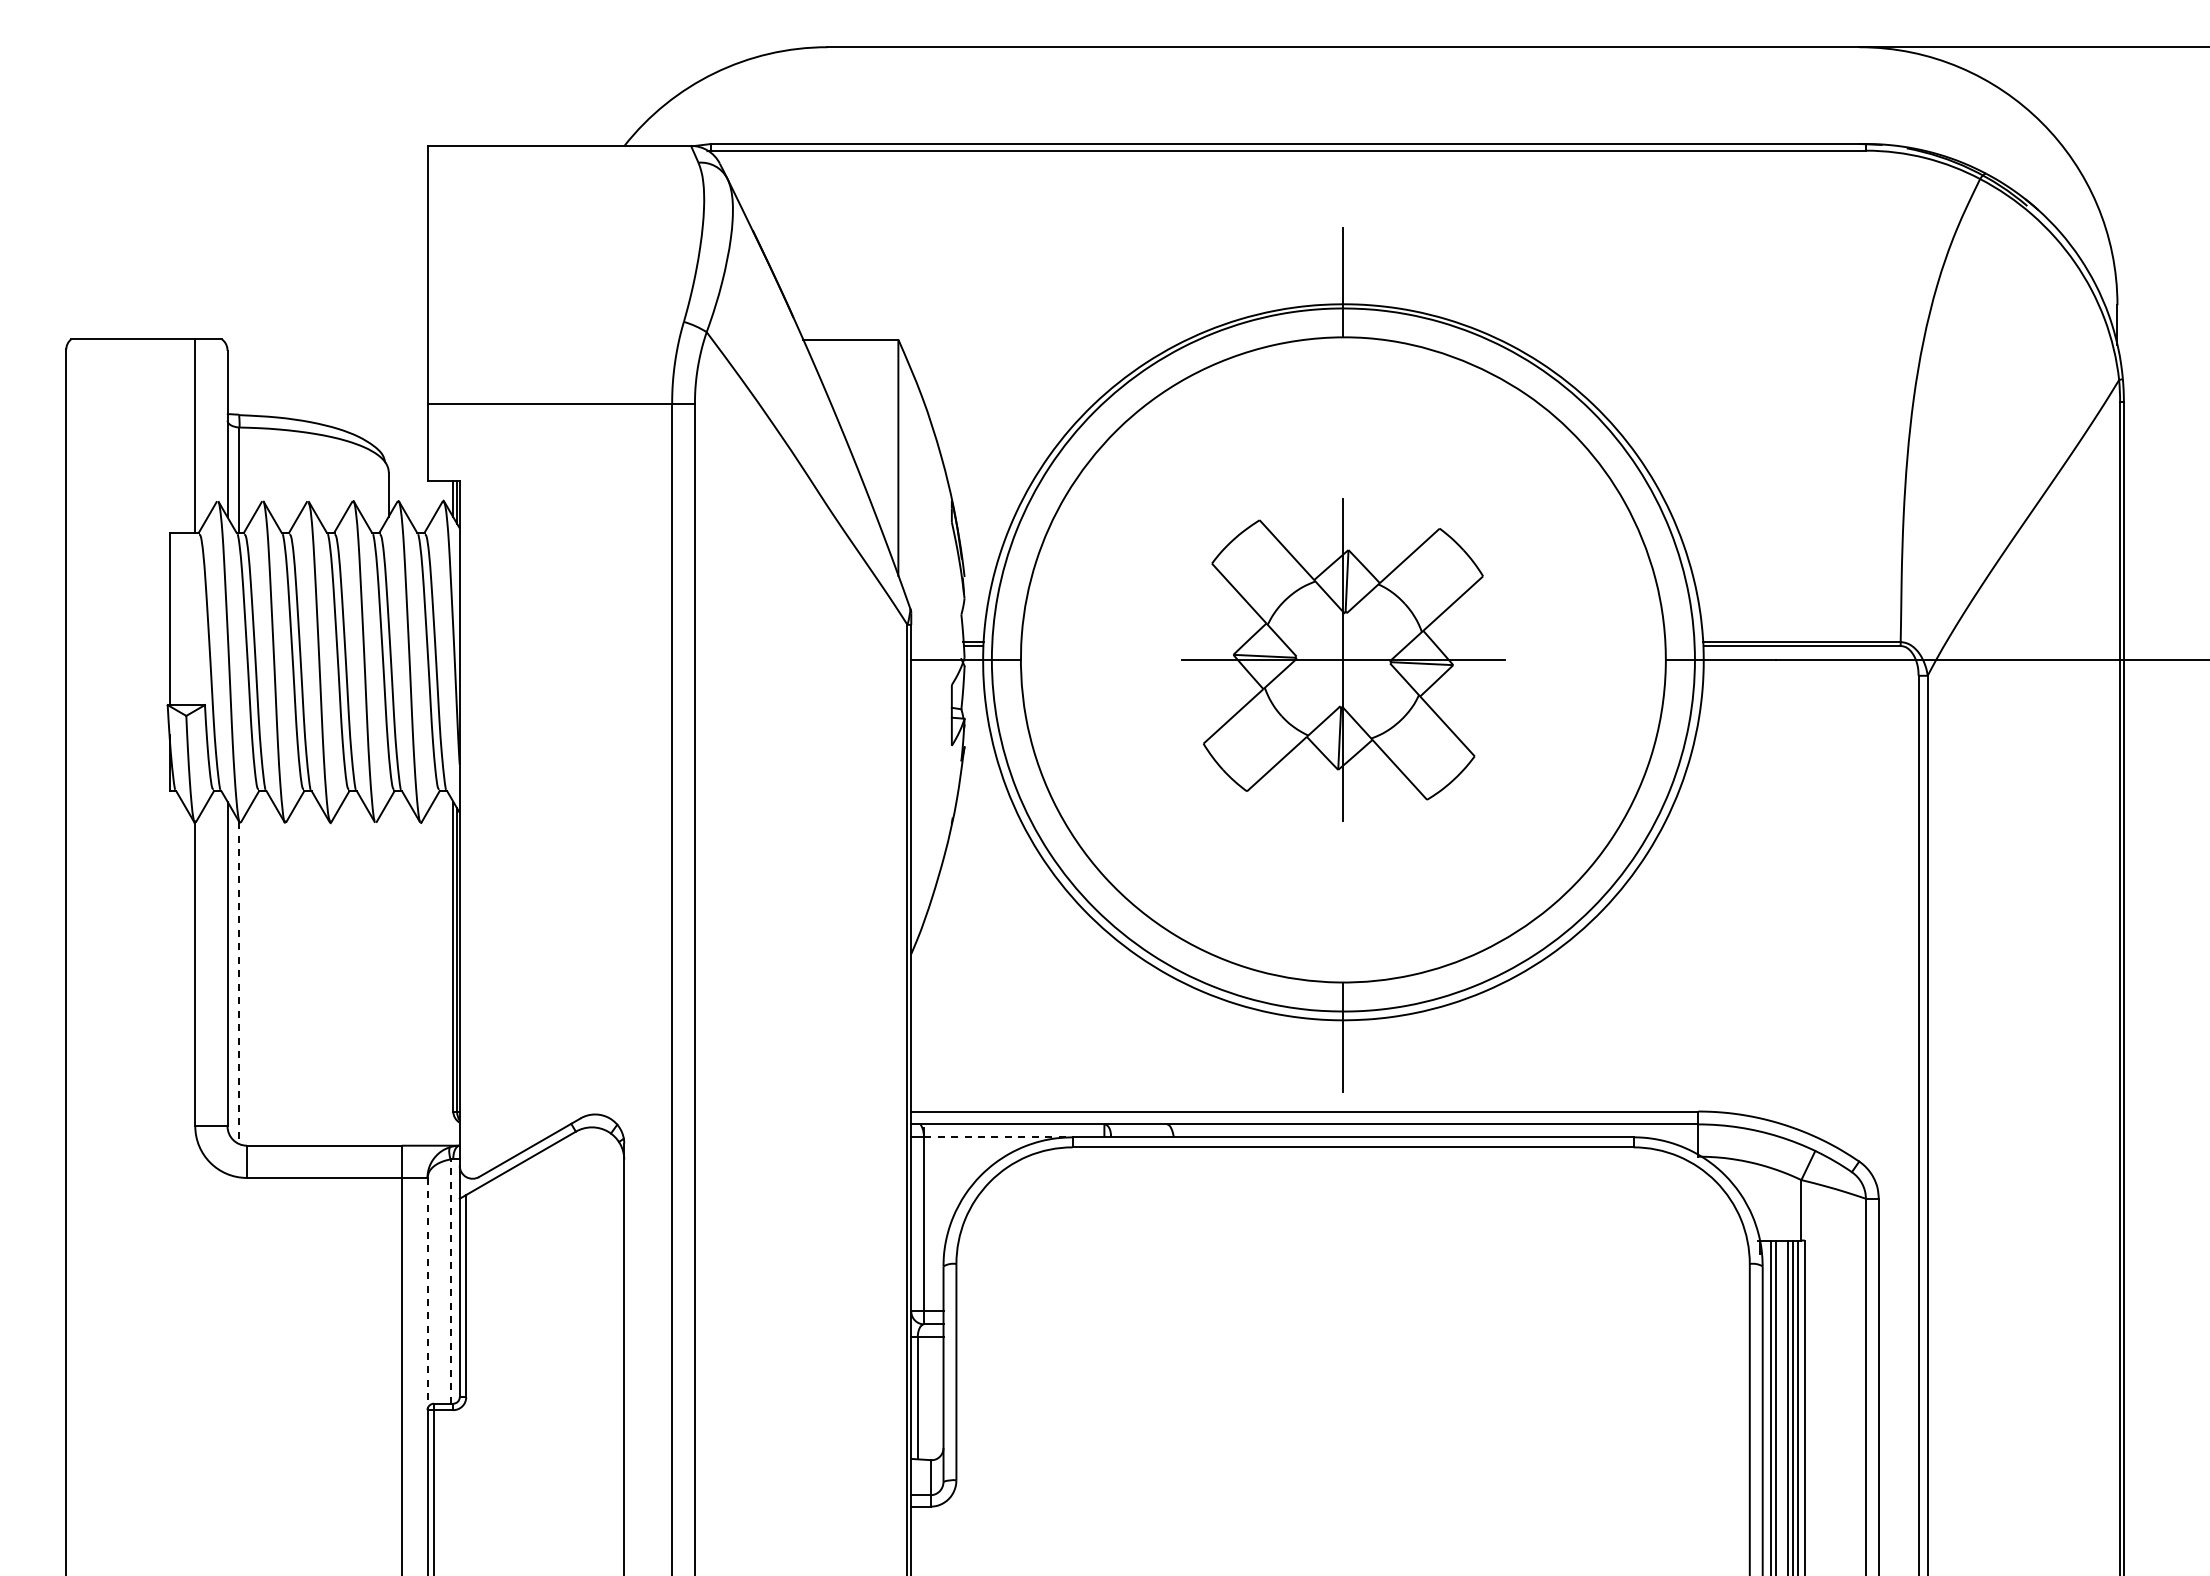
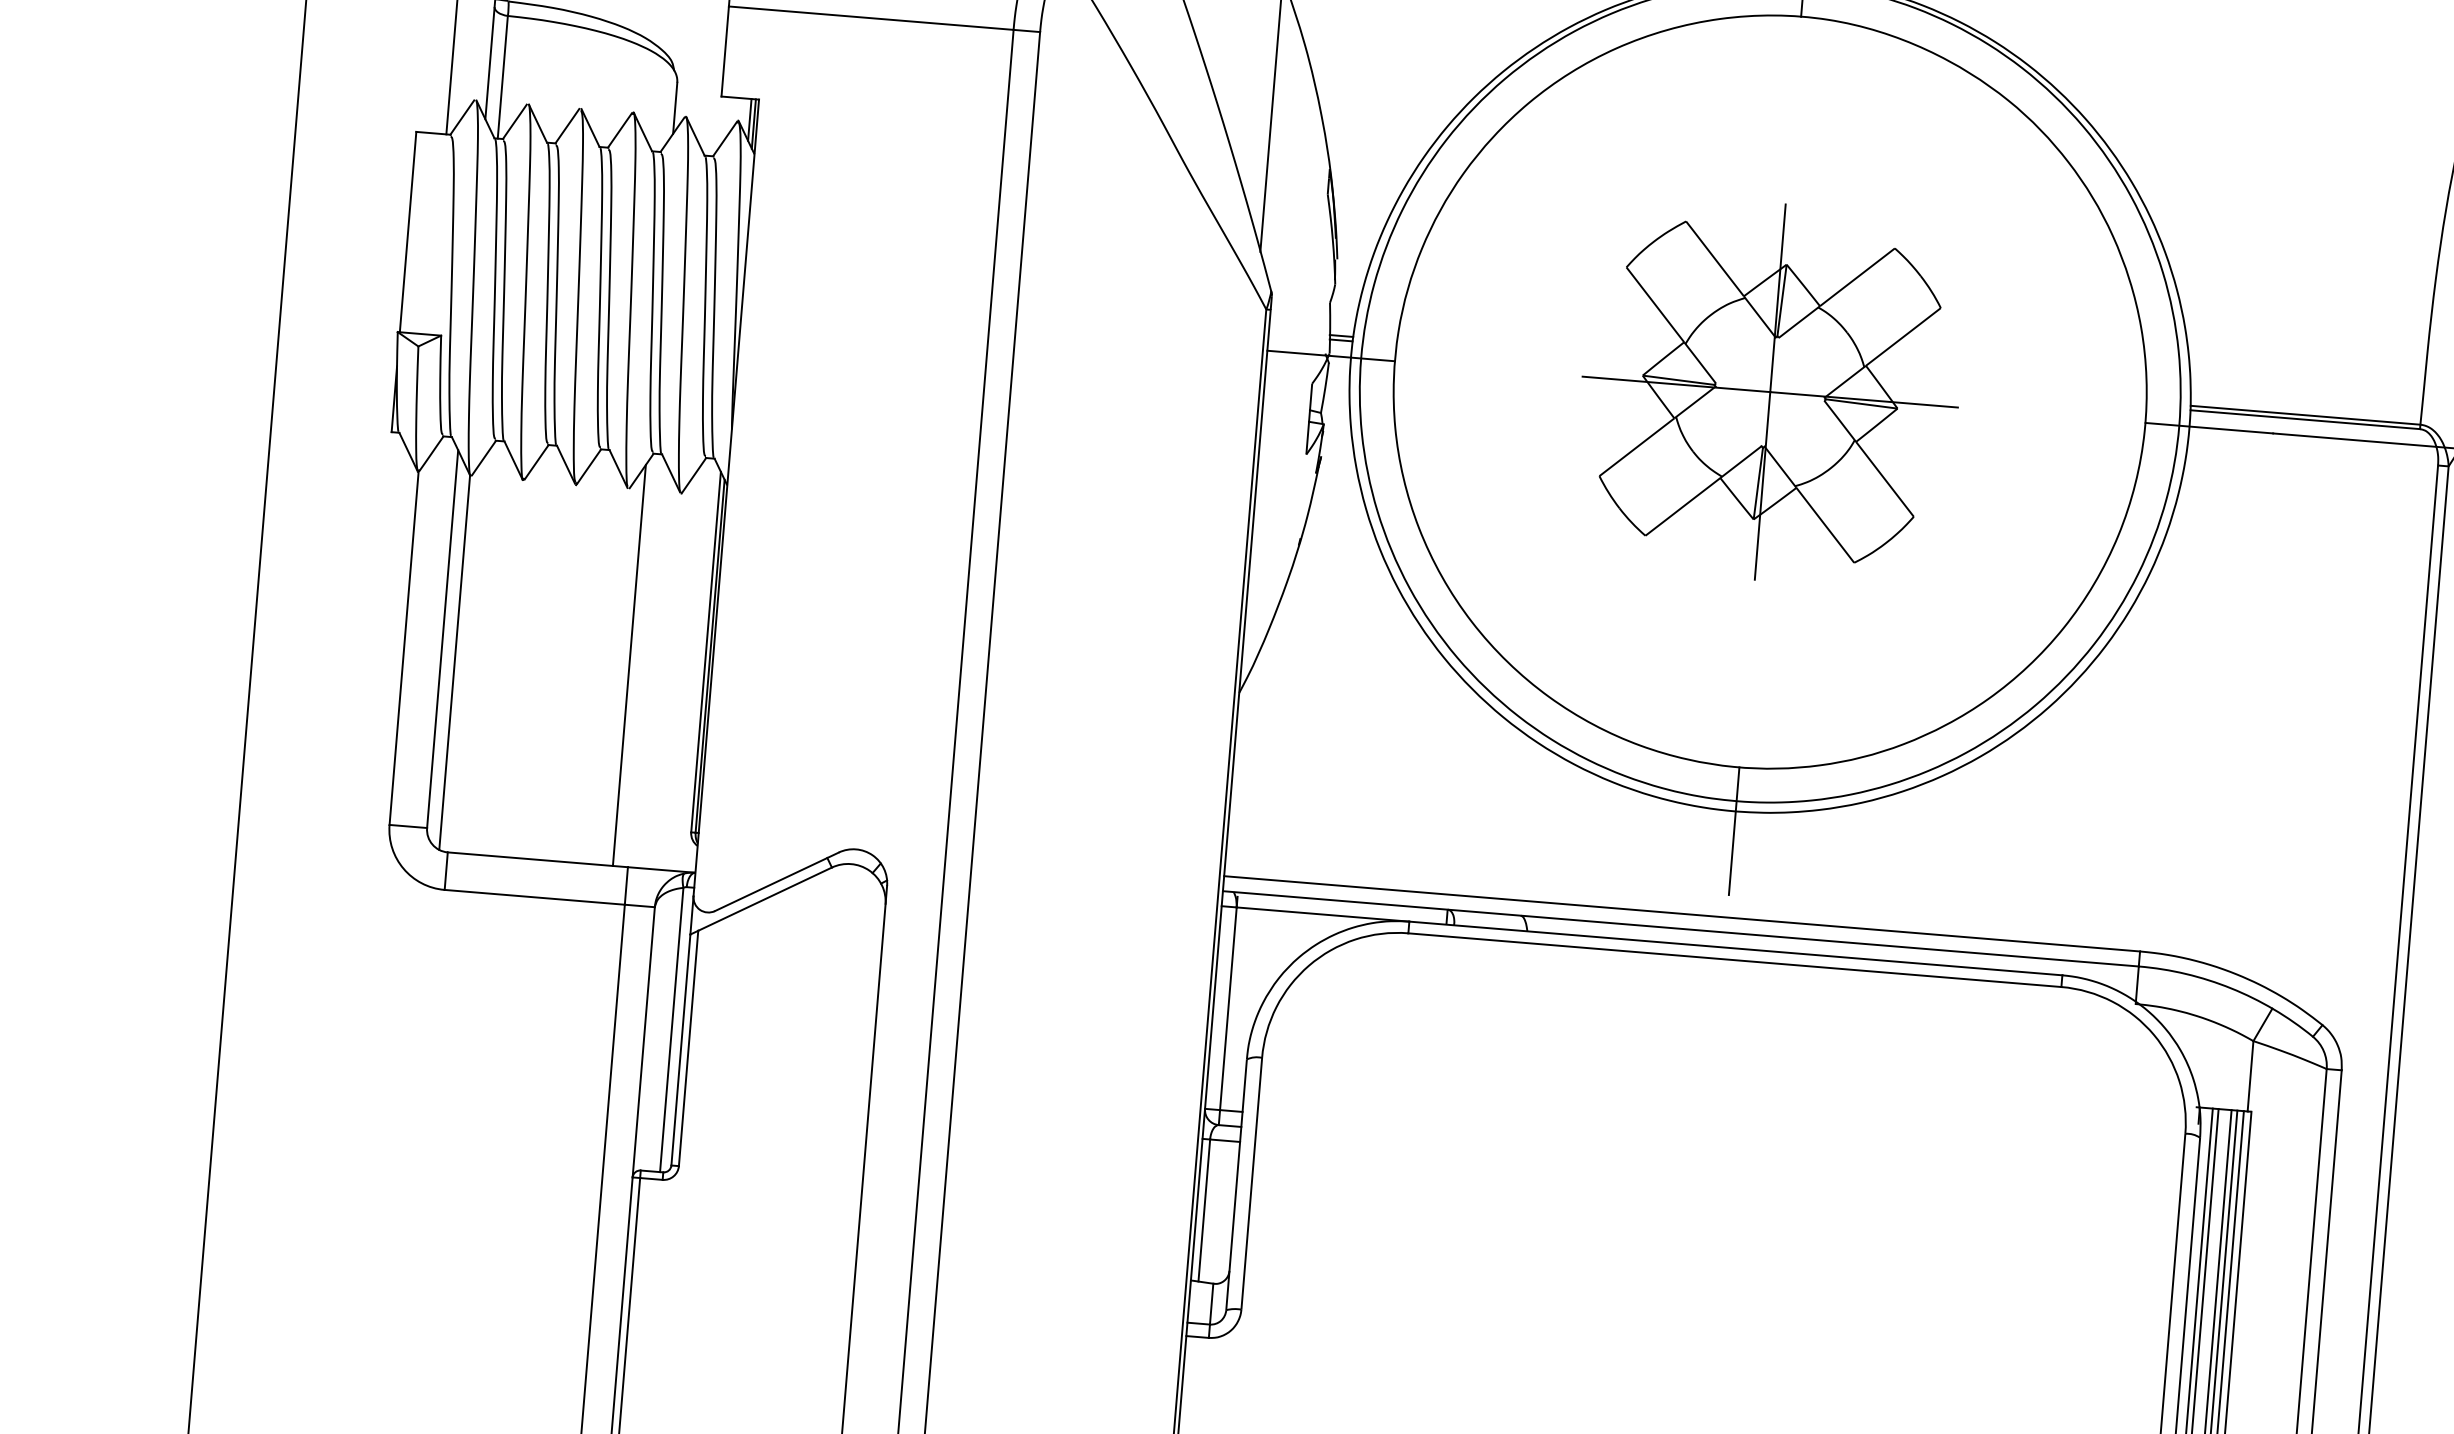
line: (388, 973) -> (629, 665), added
line: (239, 983) -> (454, 662), dashed -> solid
line: (998, 1137) -> (1323, 914), dashed -> solid
line: (450, 1281) -> (671, 1029), dashed -> solid
line: (427, 1294) -> (643, 1042), dashed -> solid

